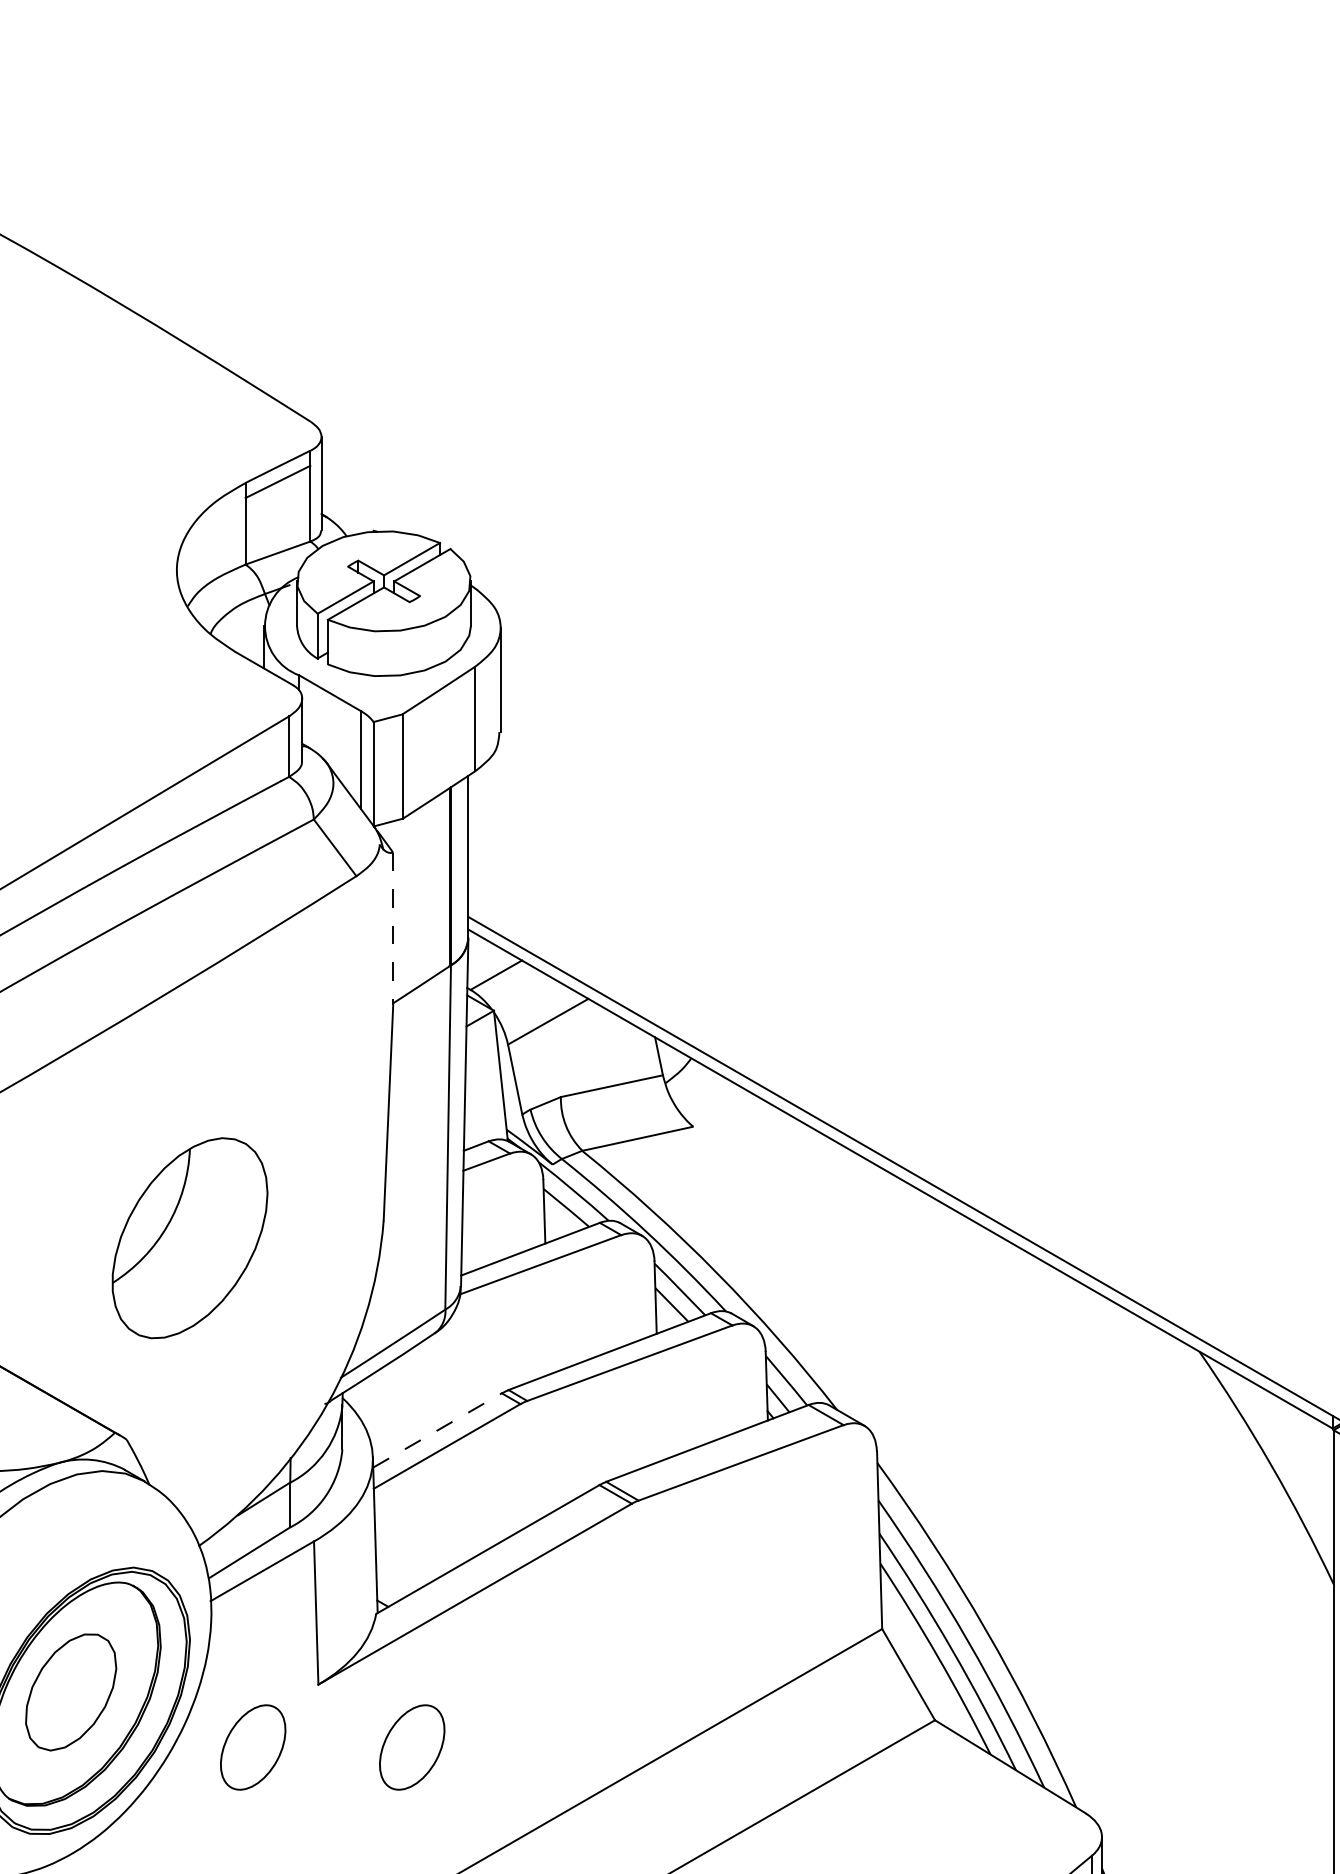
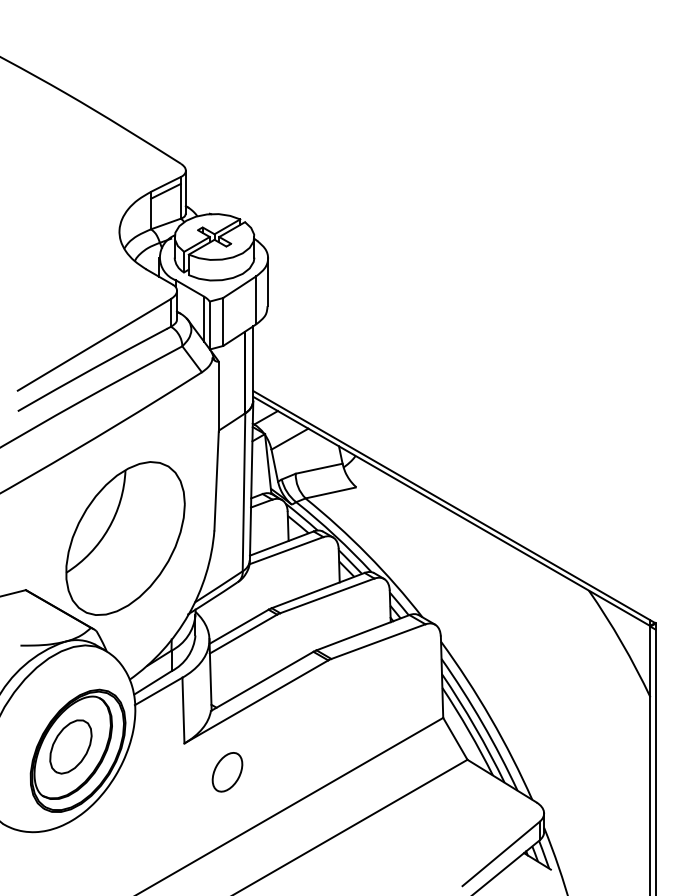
line: (392, 930) -> (218, 397), dashed -> solid
part: (189, 1238) -> (125, 538), size x1.67
line: (438, 1429) -> (239, 626), dashed -> solid
part: (253, 1747) -> (154, 772), removed

